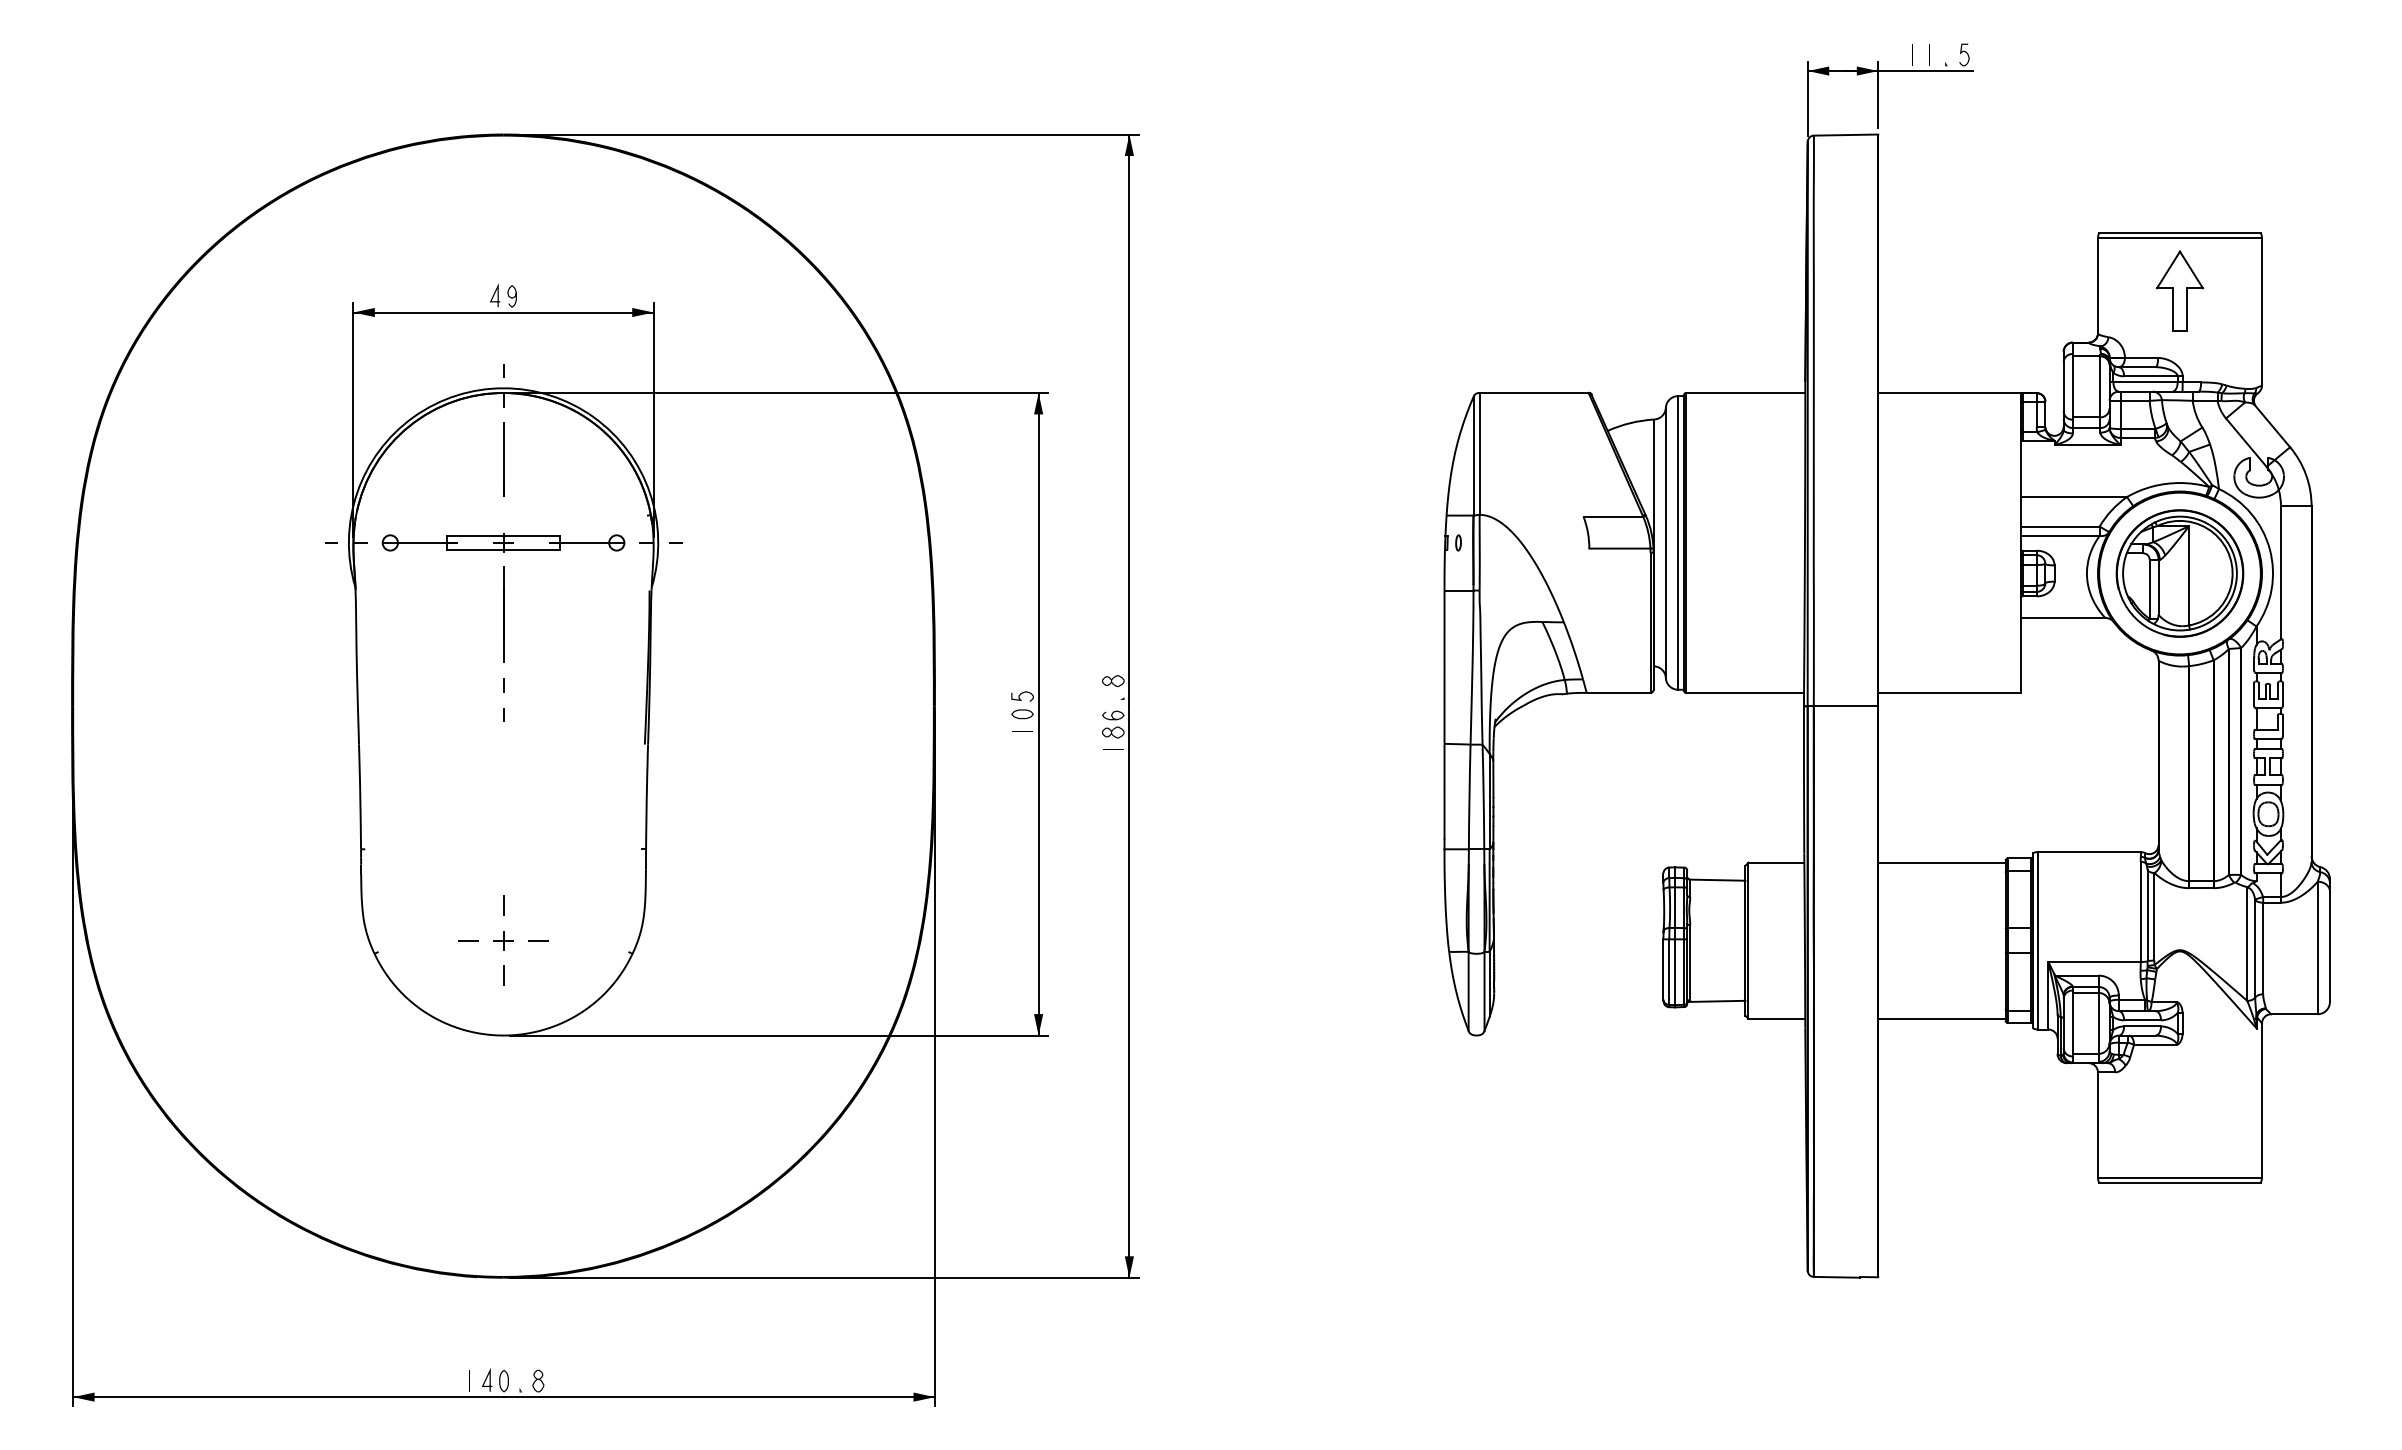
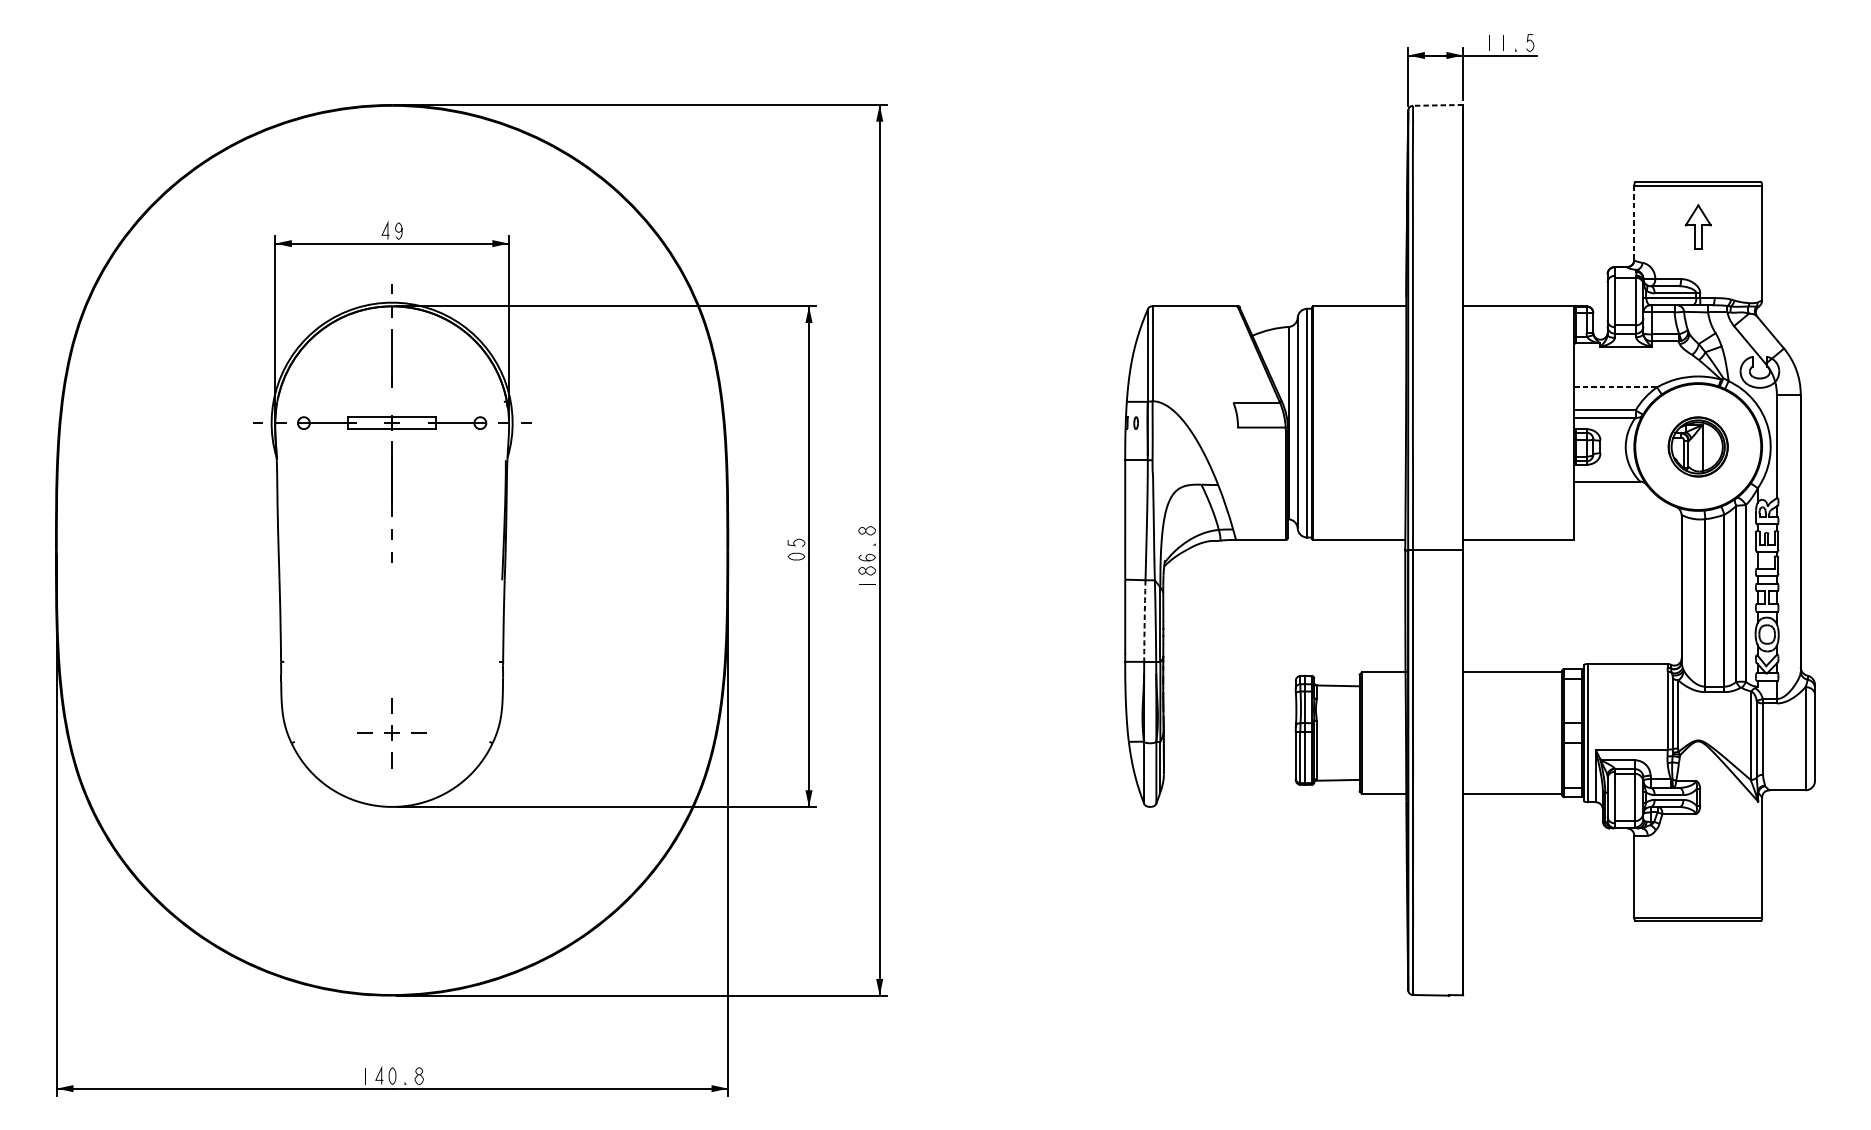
line: (1845, 135) -> (1437, 105), solid -> dashed
line: (2097, 285) -> (1633, 222), solid -> dashed
part: (2180, 290) -> (1698, 226), size x0.7
line: (2074, 497) -> (1616, 387), solid -> dashed
part: (2179, 573) -> (1697, 446), size x0.6
arc: (1469, 796) -> (1144, 620), solid -> dashed

